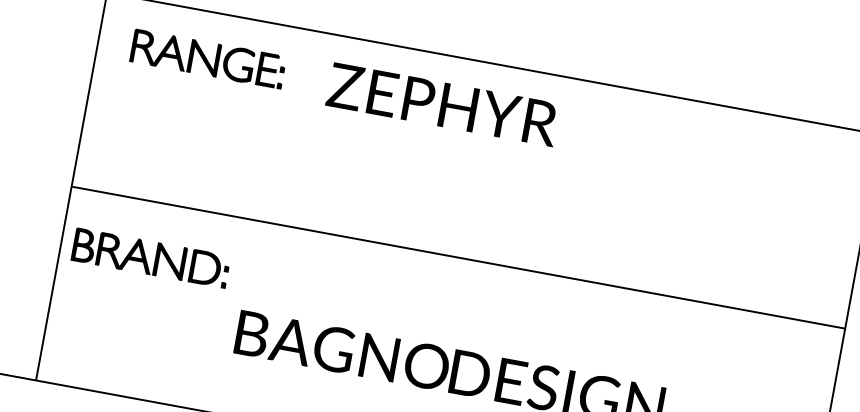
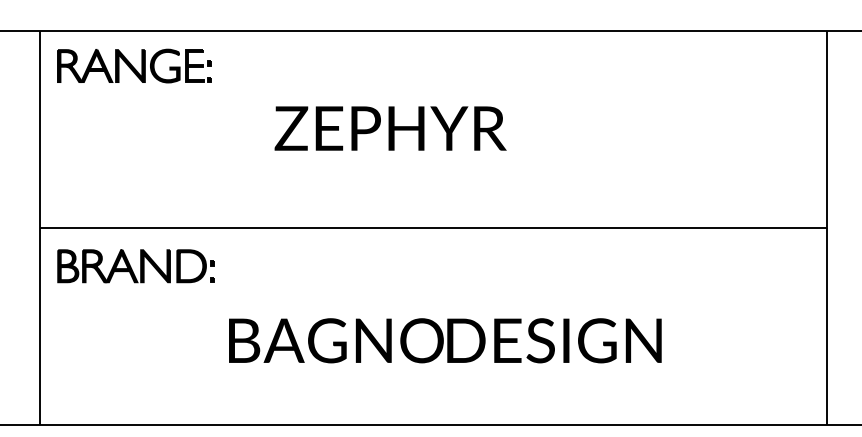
part: (208, 58) -> (134, 65), moved
text: (442, 104) -> (390, 128), moved
part: (150, 258) -> (135, 266), moved

